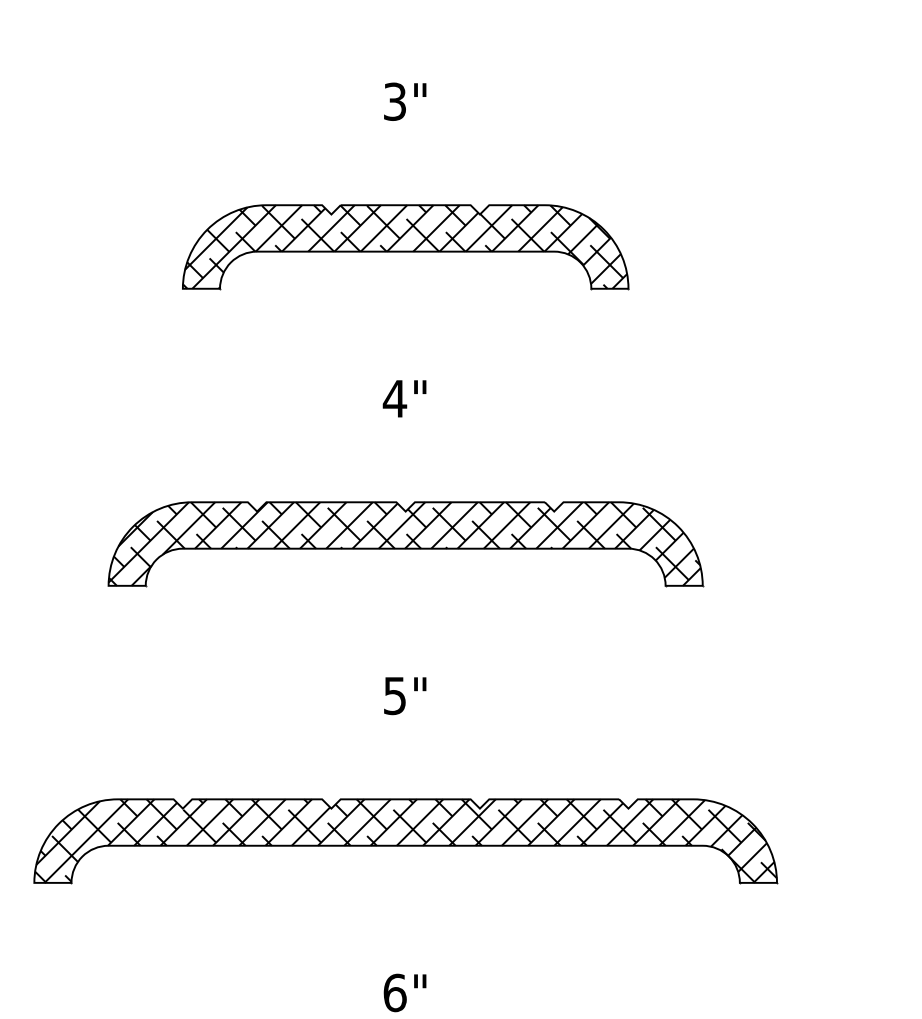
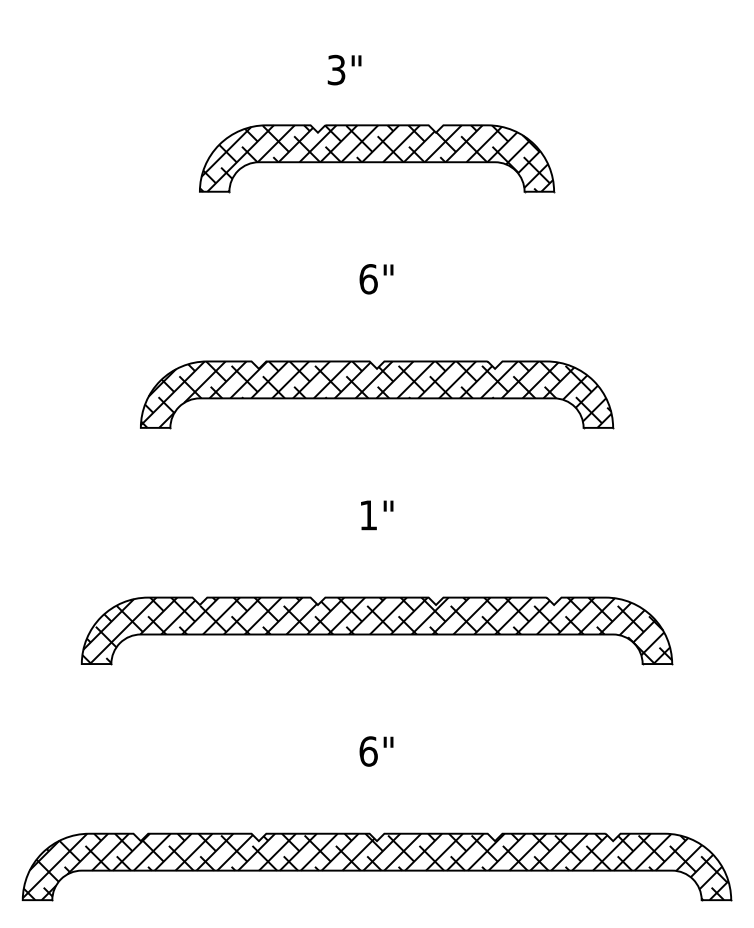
text: (405, 101) -> (344, 69), moved
text: (394, 399) -> (368, 279), 4" -> 6"
text: (393, 696) -> (367, 515), 5" -> 1"

